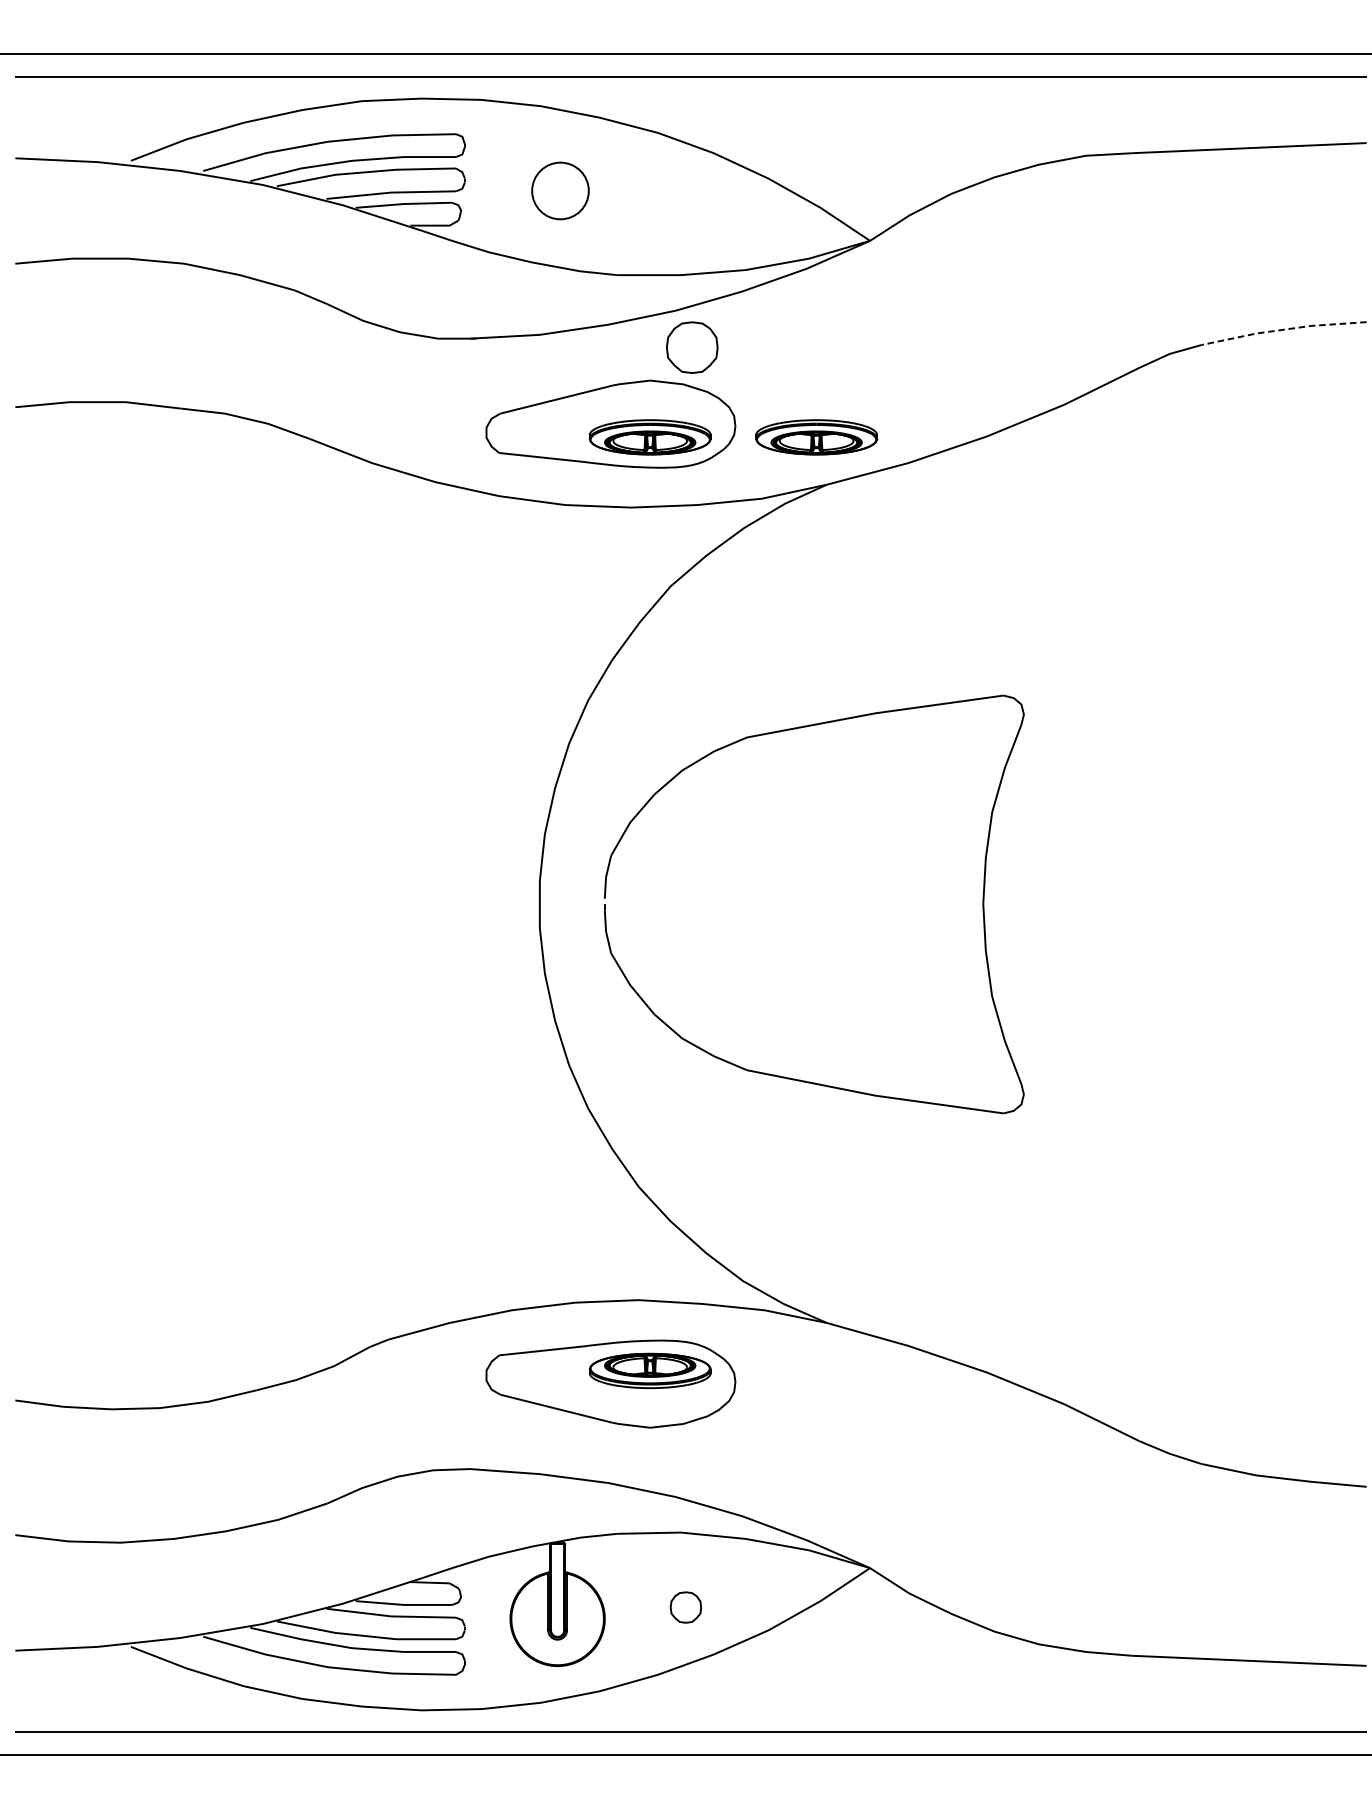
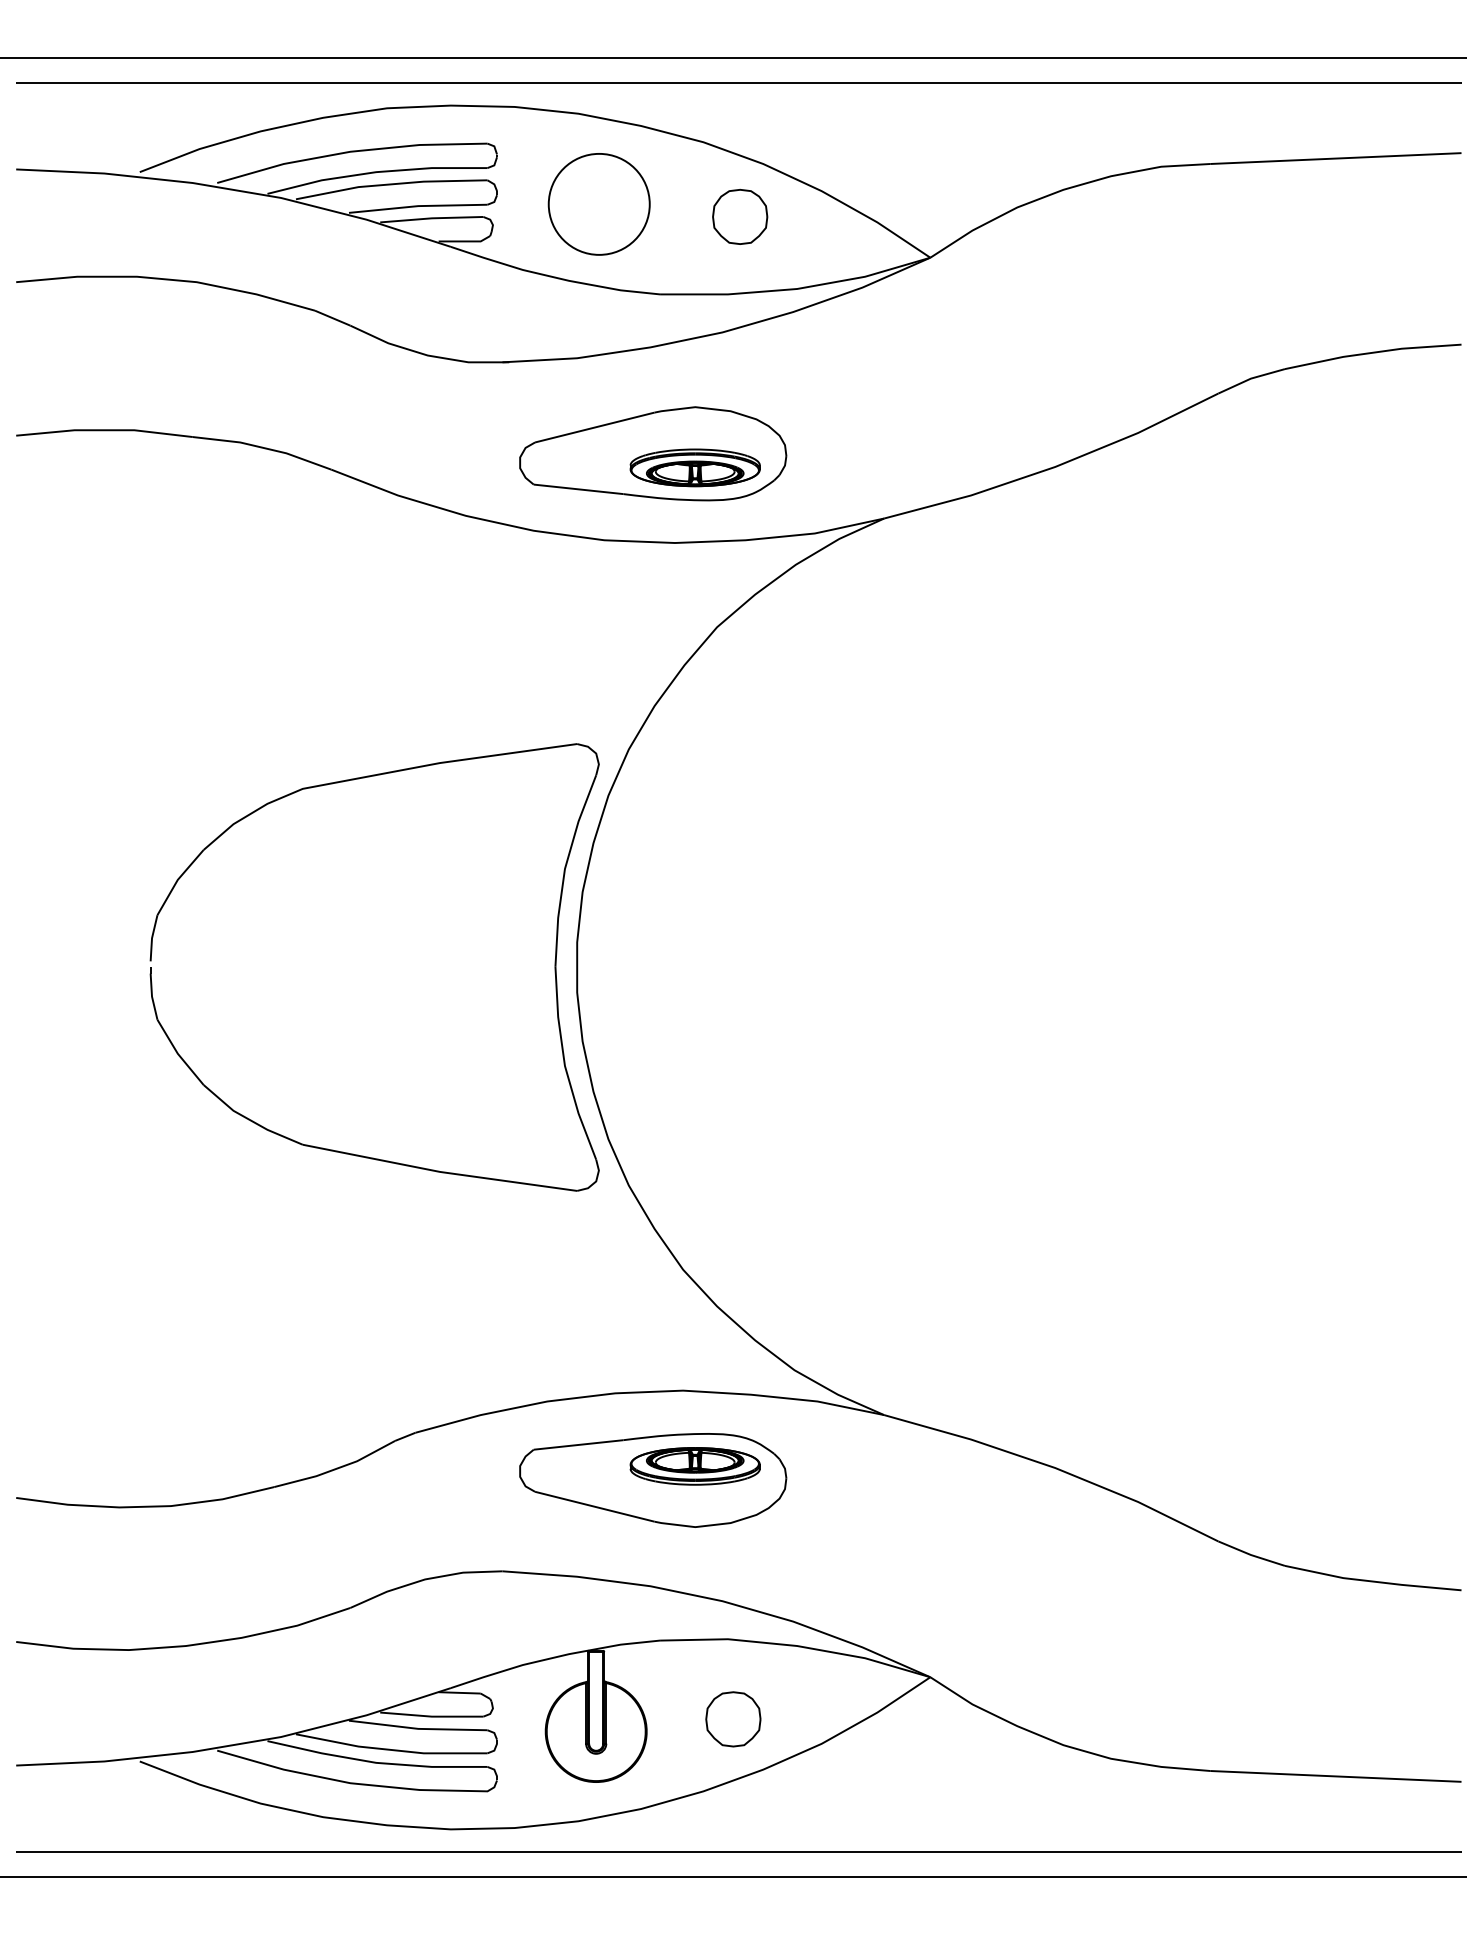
circle: (559, 190) -> (598, 203), size x1.67
line: (1283, 329) -> (1372, 352), dashed -> solid
part: (692, 347) -> (740, 216), moved
part: (815, 436) -> (872, 467), removed
part: (982, 904) -> (554, 967), moved
part: (686, 1607) -> (733, 1719), size x1.67

